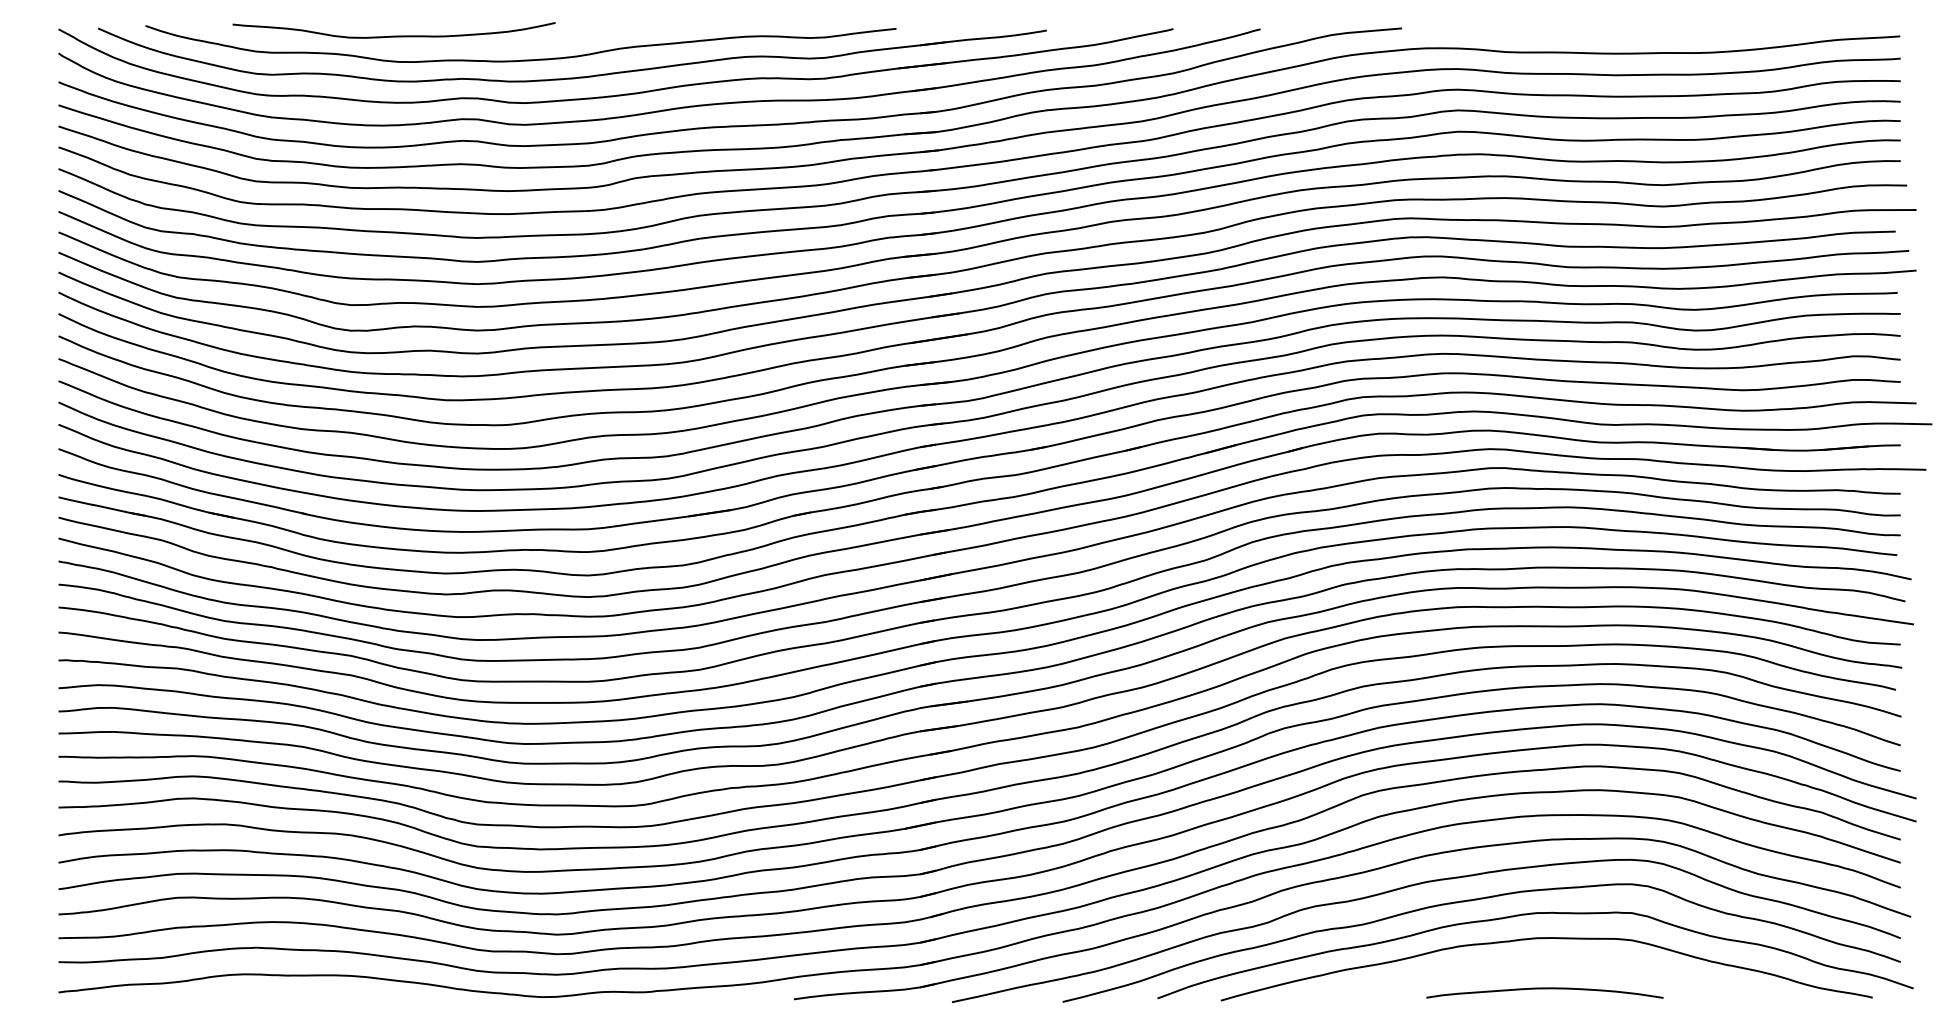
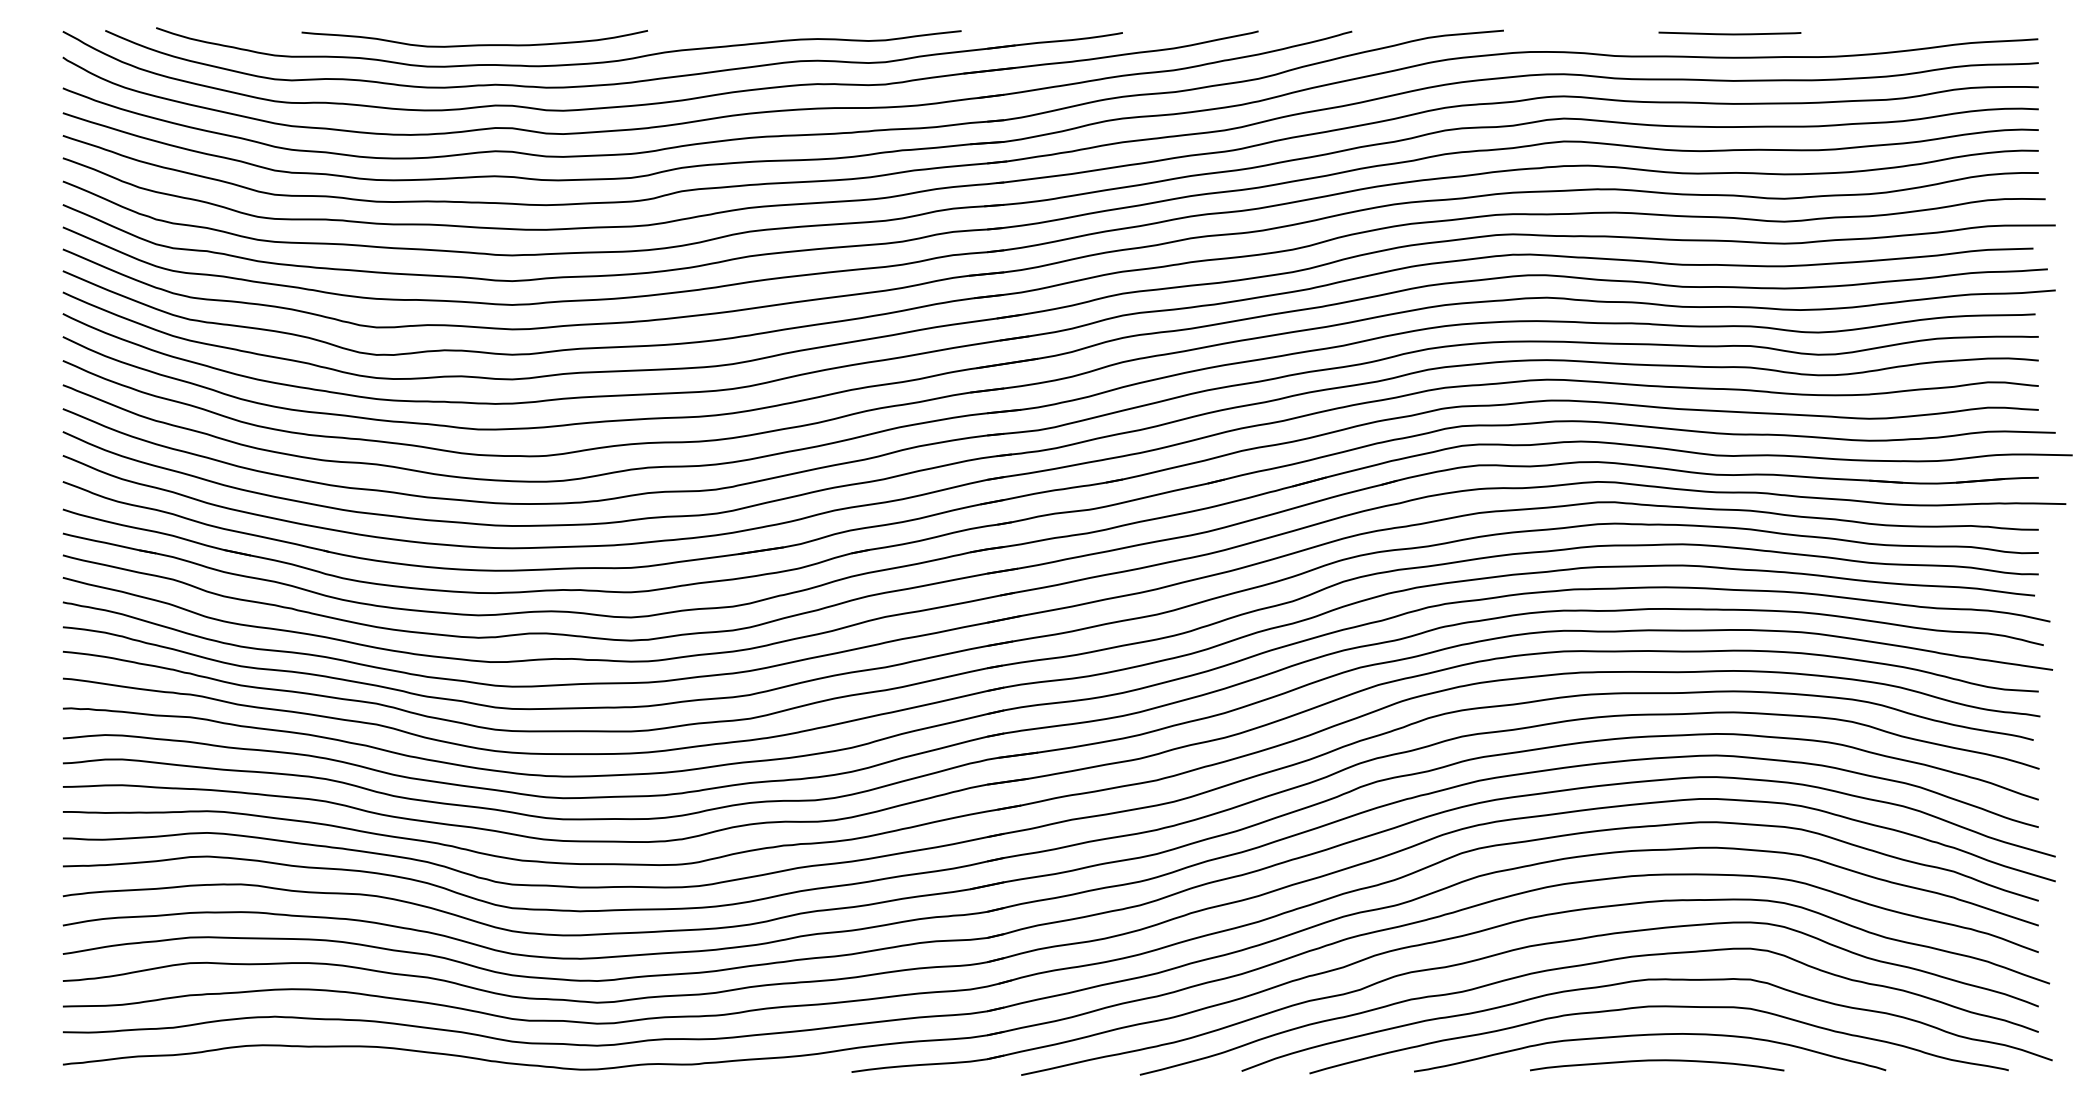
curve: (1612, 31) -> (1729, 33), added
curve: (393, 35) -> (474, 44), moved
curve: (1538, 965) -> (1650, 1035), added

